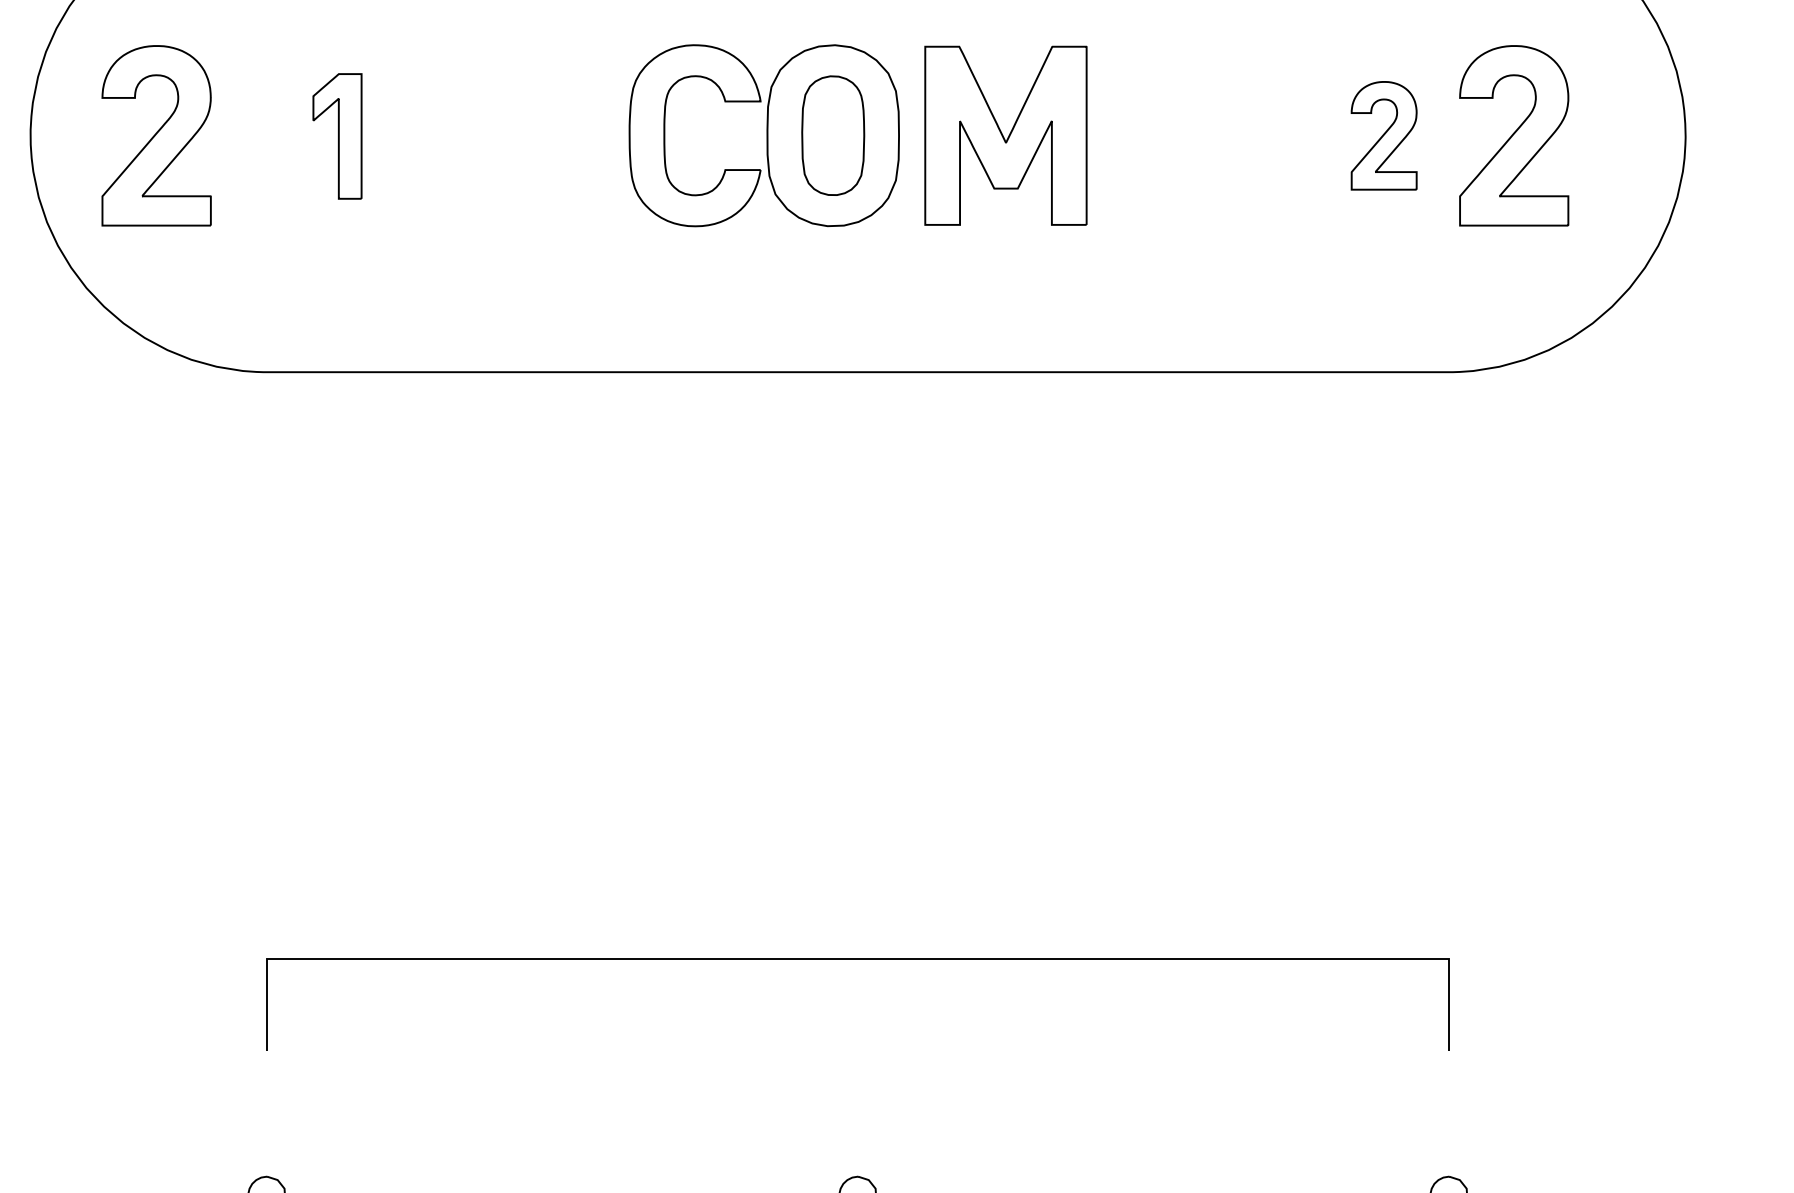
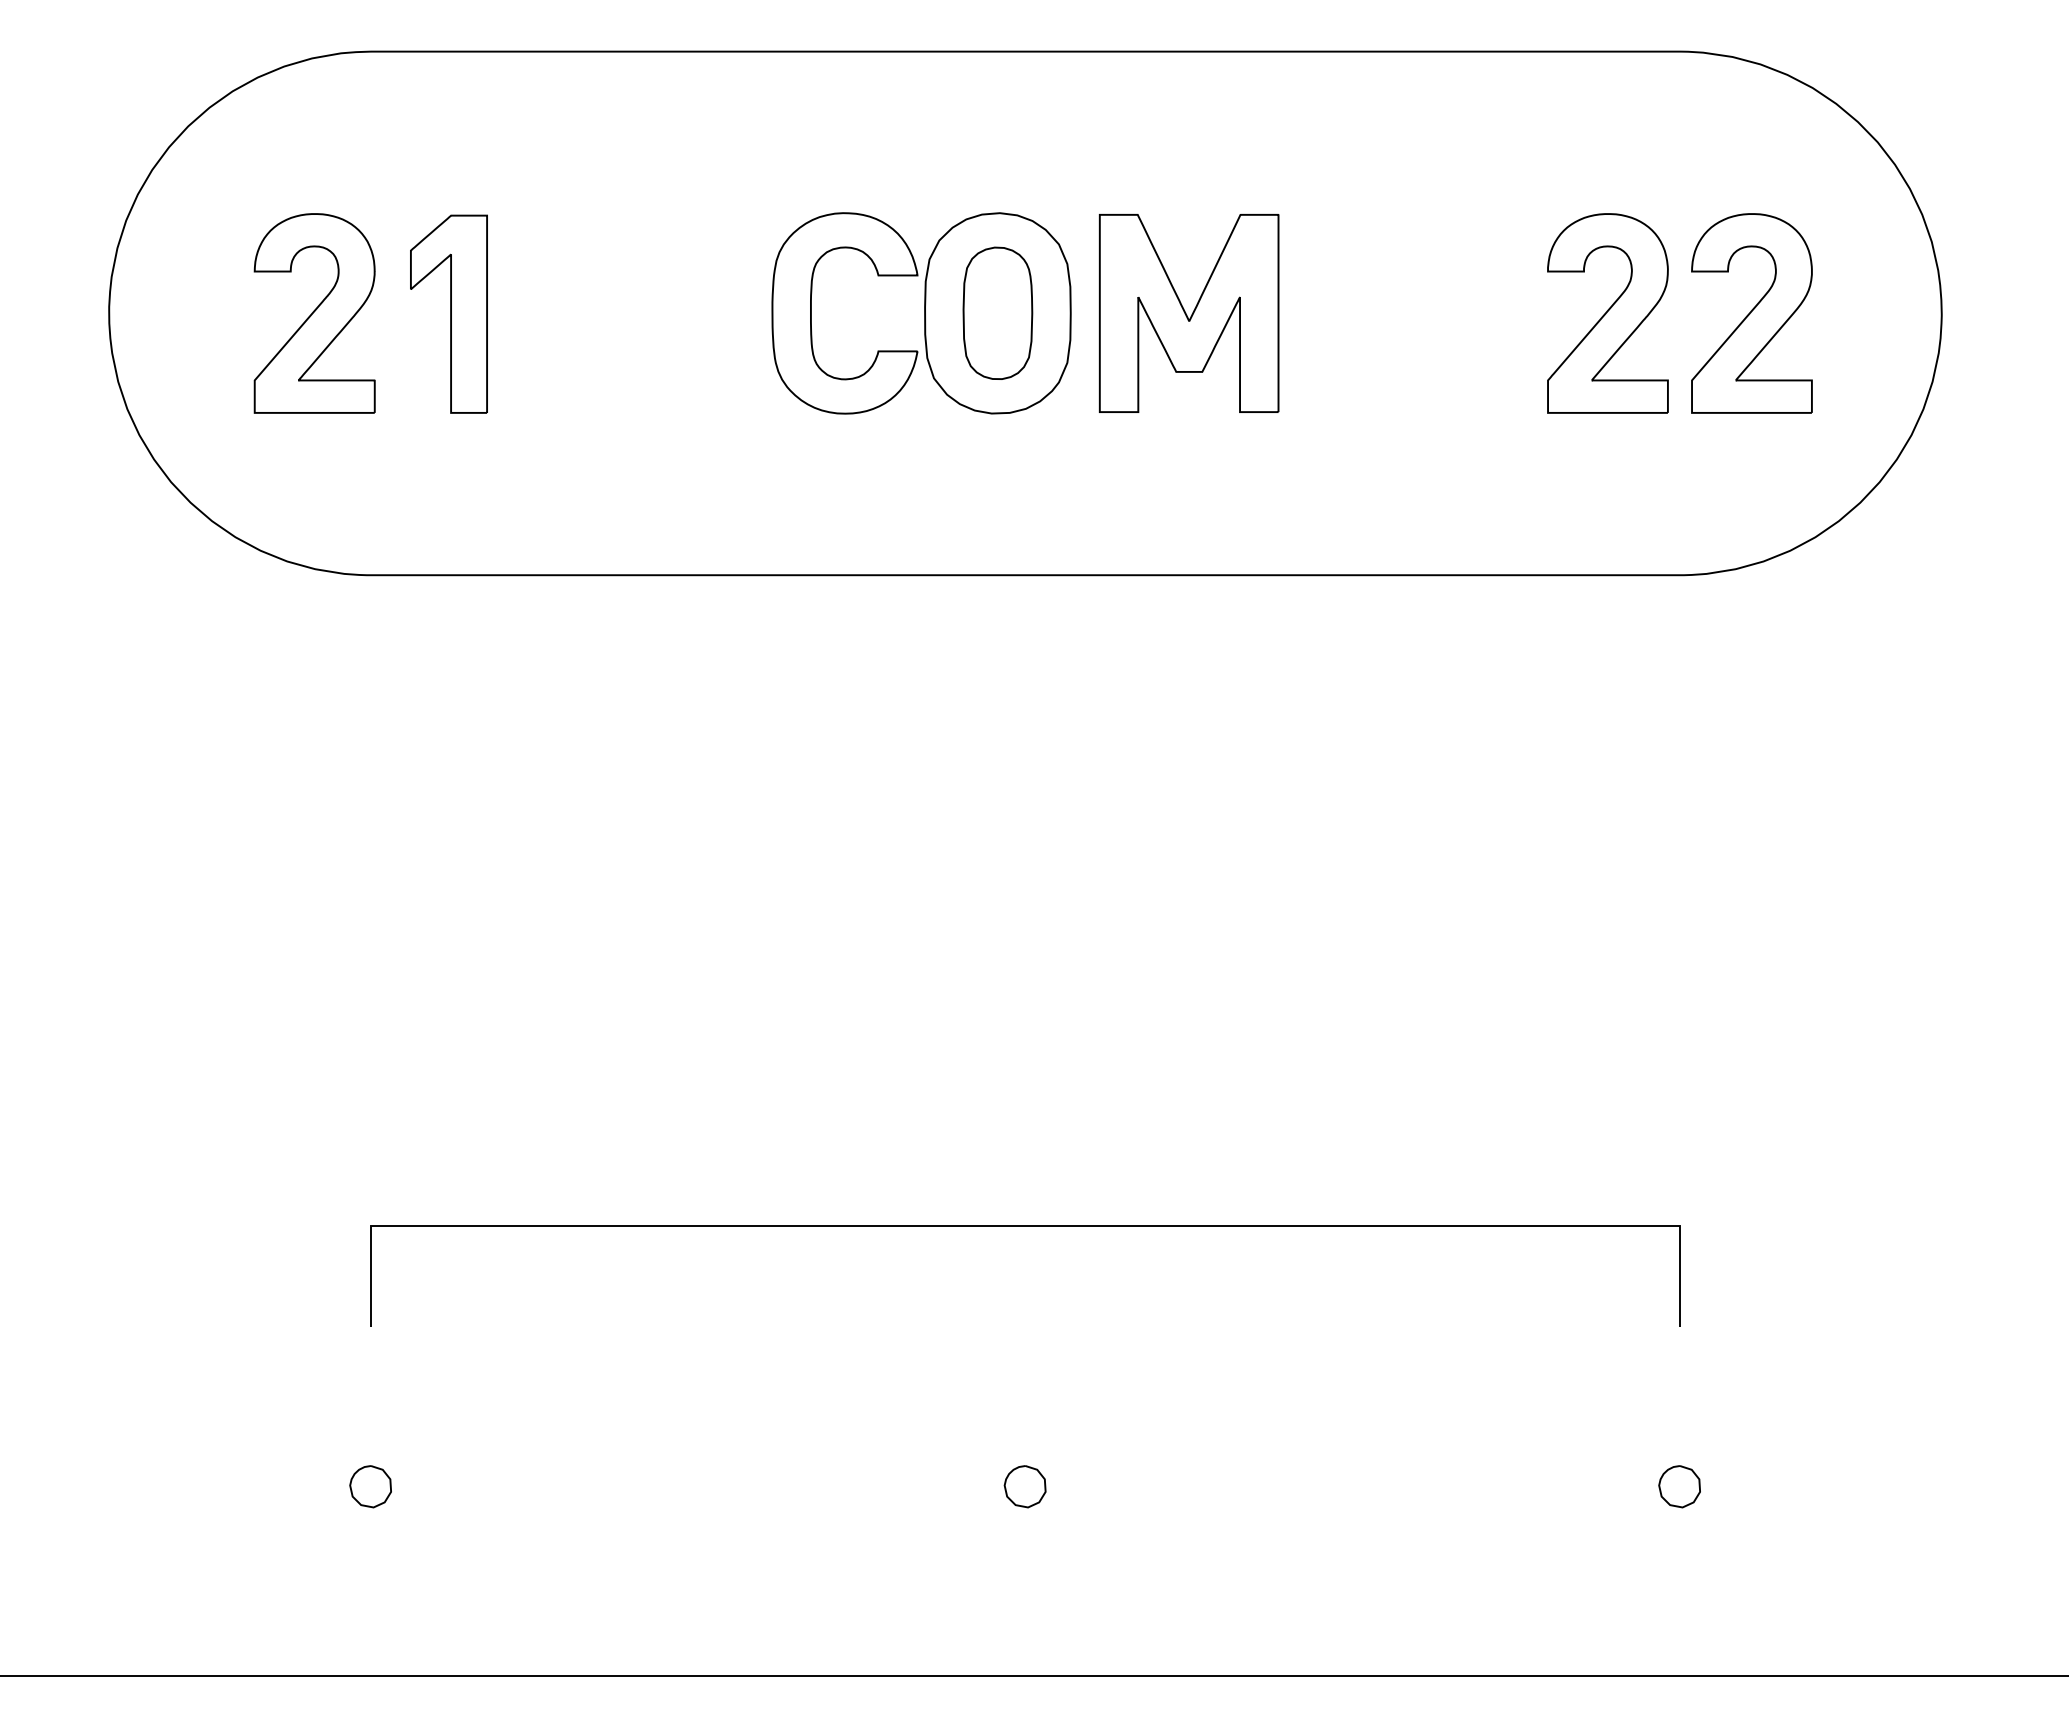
part: (156, 135) -> (314, 313), moved
part: (337, 135) -> (448, 313), size x1.43
part: (1383, 135) -> (1607, 313), size x1.67

